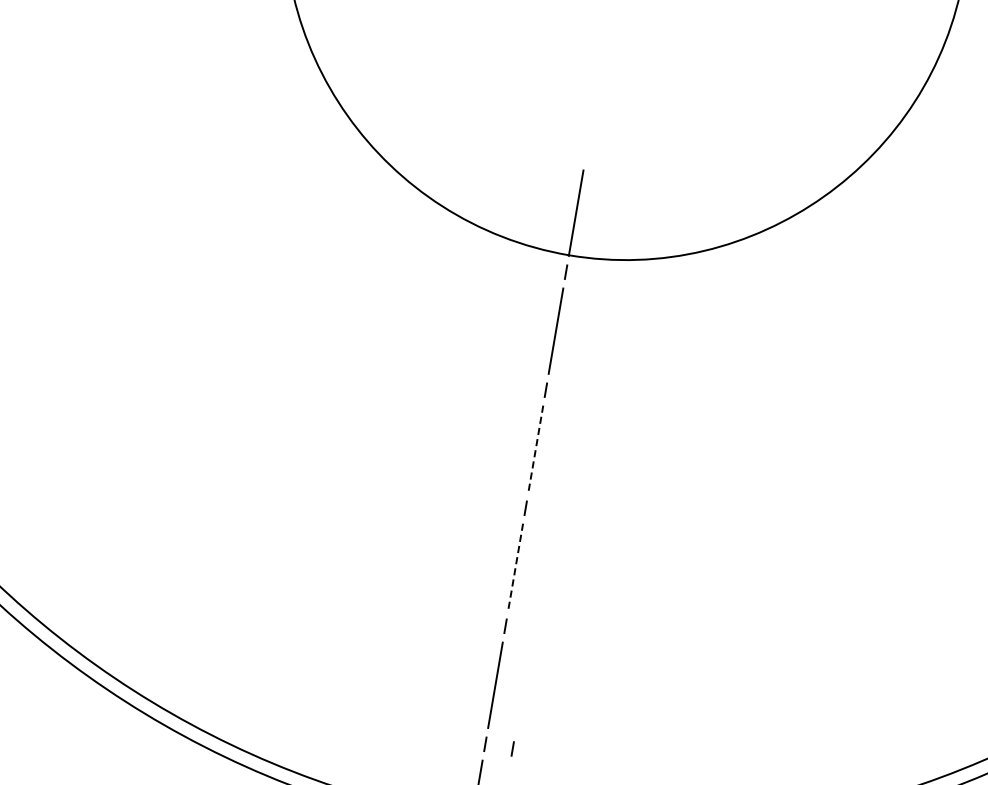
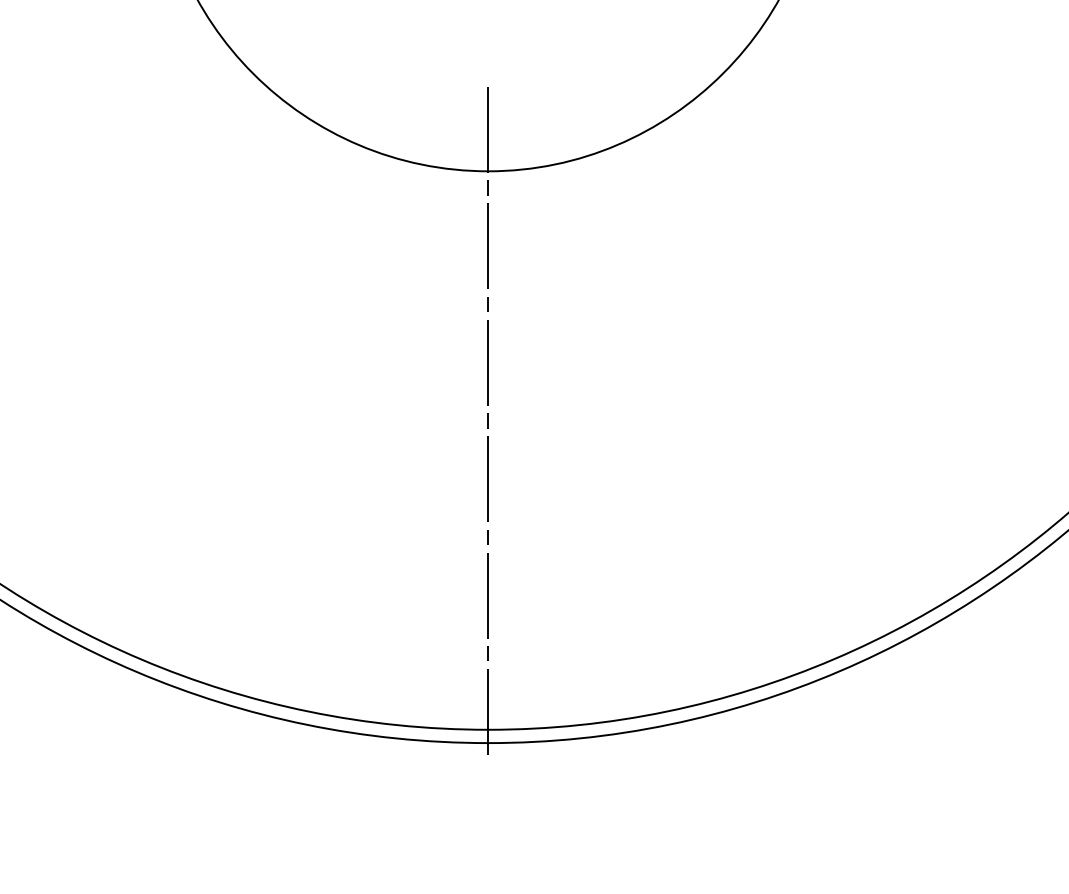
line: (535, 450) -> (488, 363), dashed -> solid
line: (515, 567) -> (488, 479), dashed -> solid
line: (511, 748) -> (514, 653), removed

